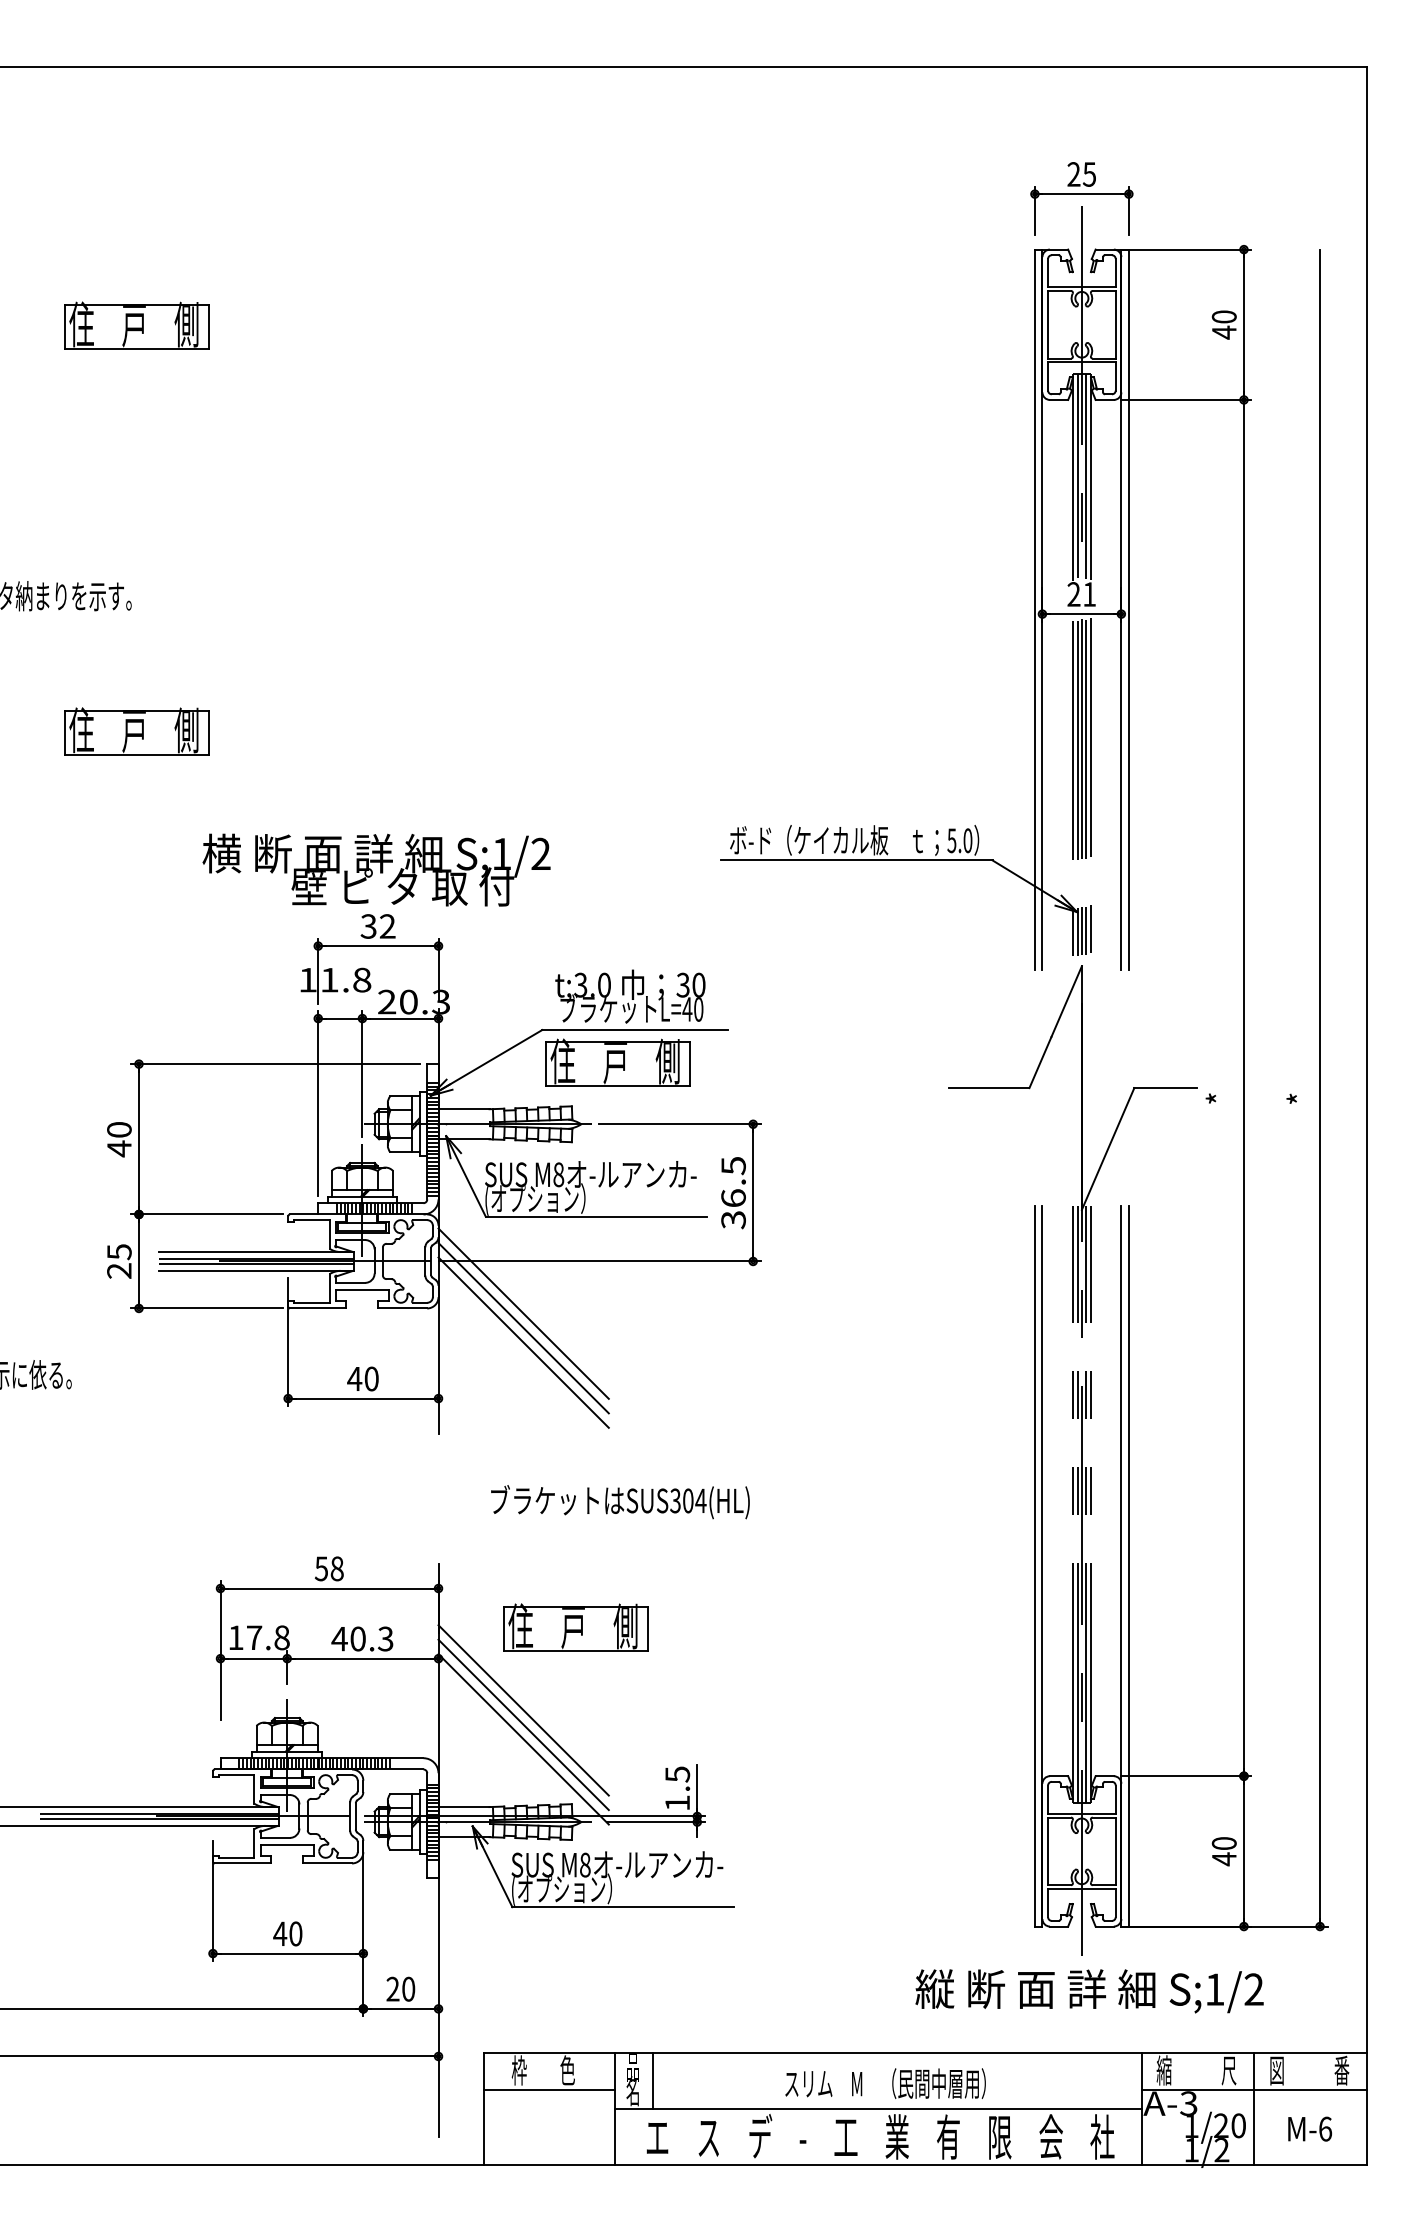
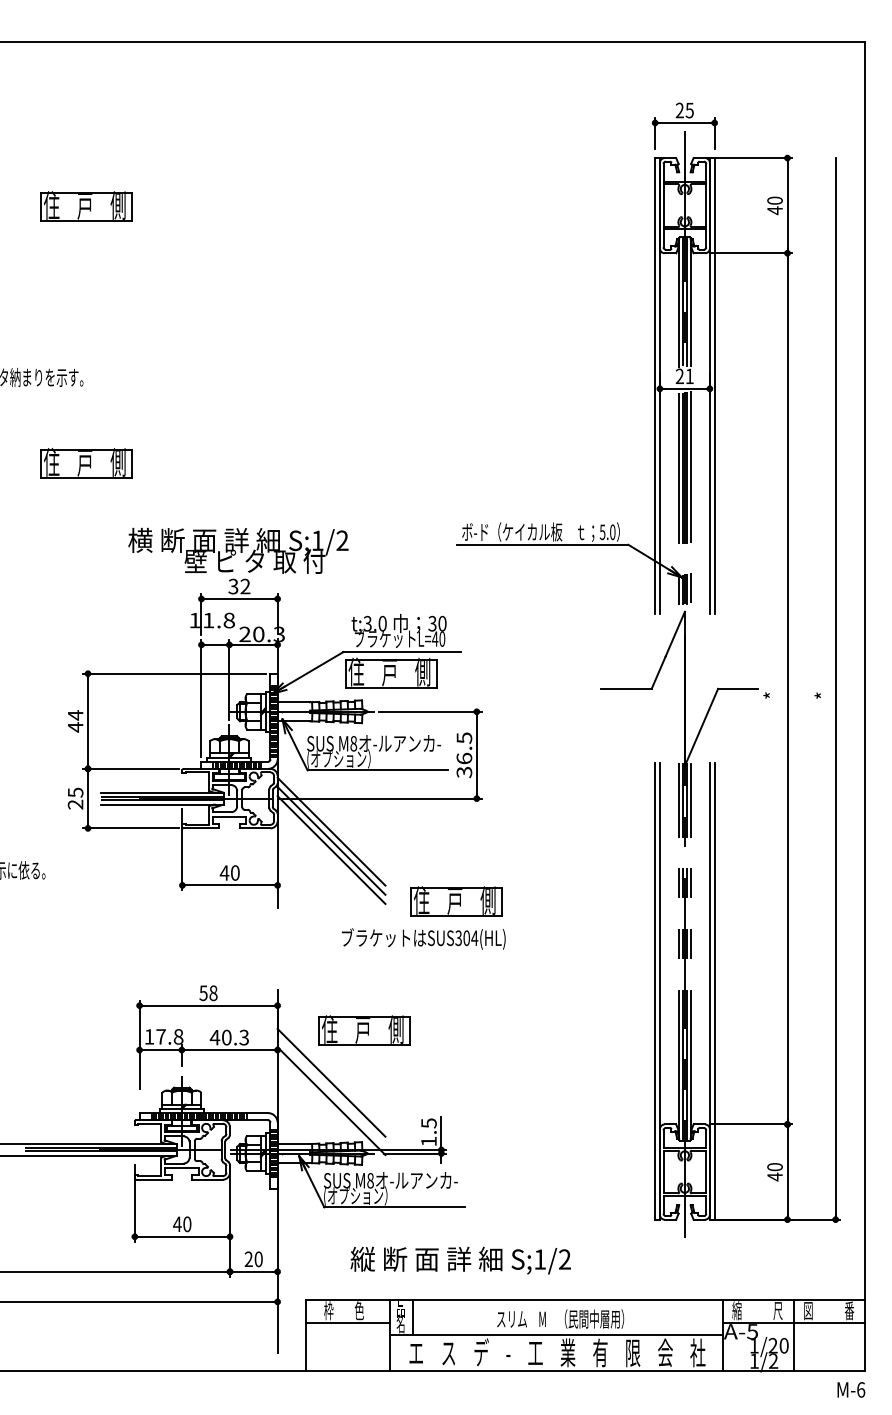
text: (119, 1130) -> (75, 715), 40 -> 44
part: (721, 1423) -> (456, 901), added
text: (619, 1501) -> (423, 938), moved
line: (523, 1724) -> (331, 1091), removed
text: (1089, 1991) -> (460, 1260), moved
text: (1188, 2103) -> (752, 1331), A-3 -> A-5
text: (1310, 2128) -> (851, 1389), moved

